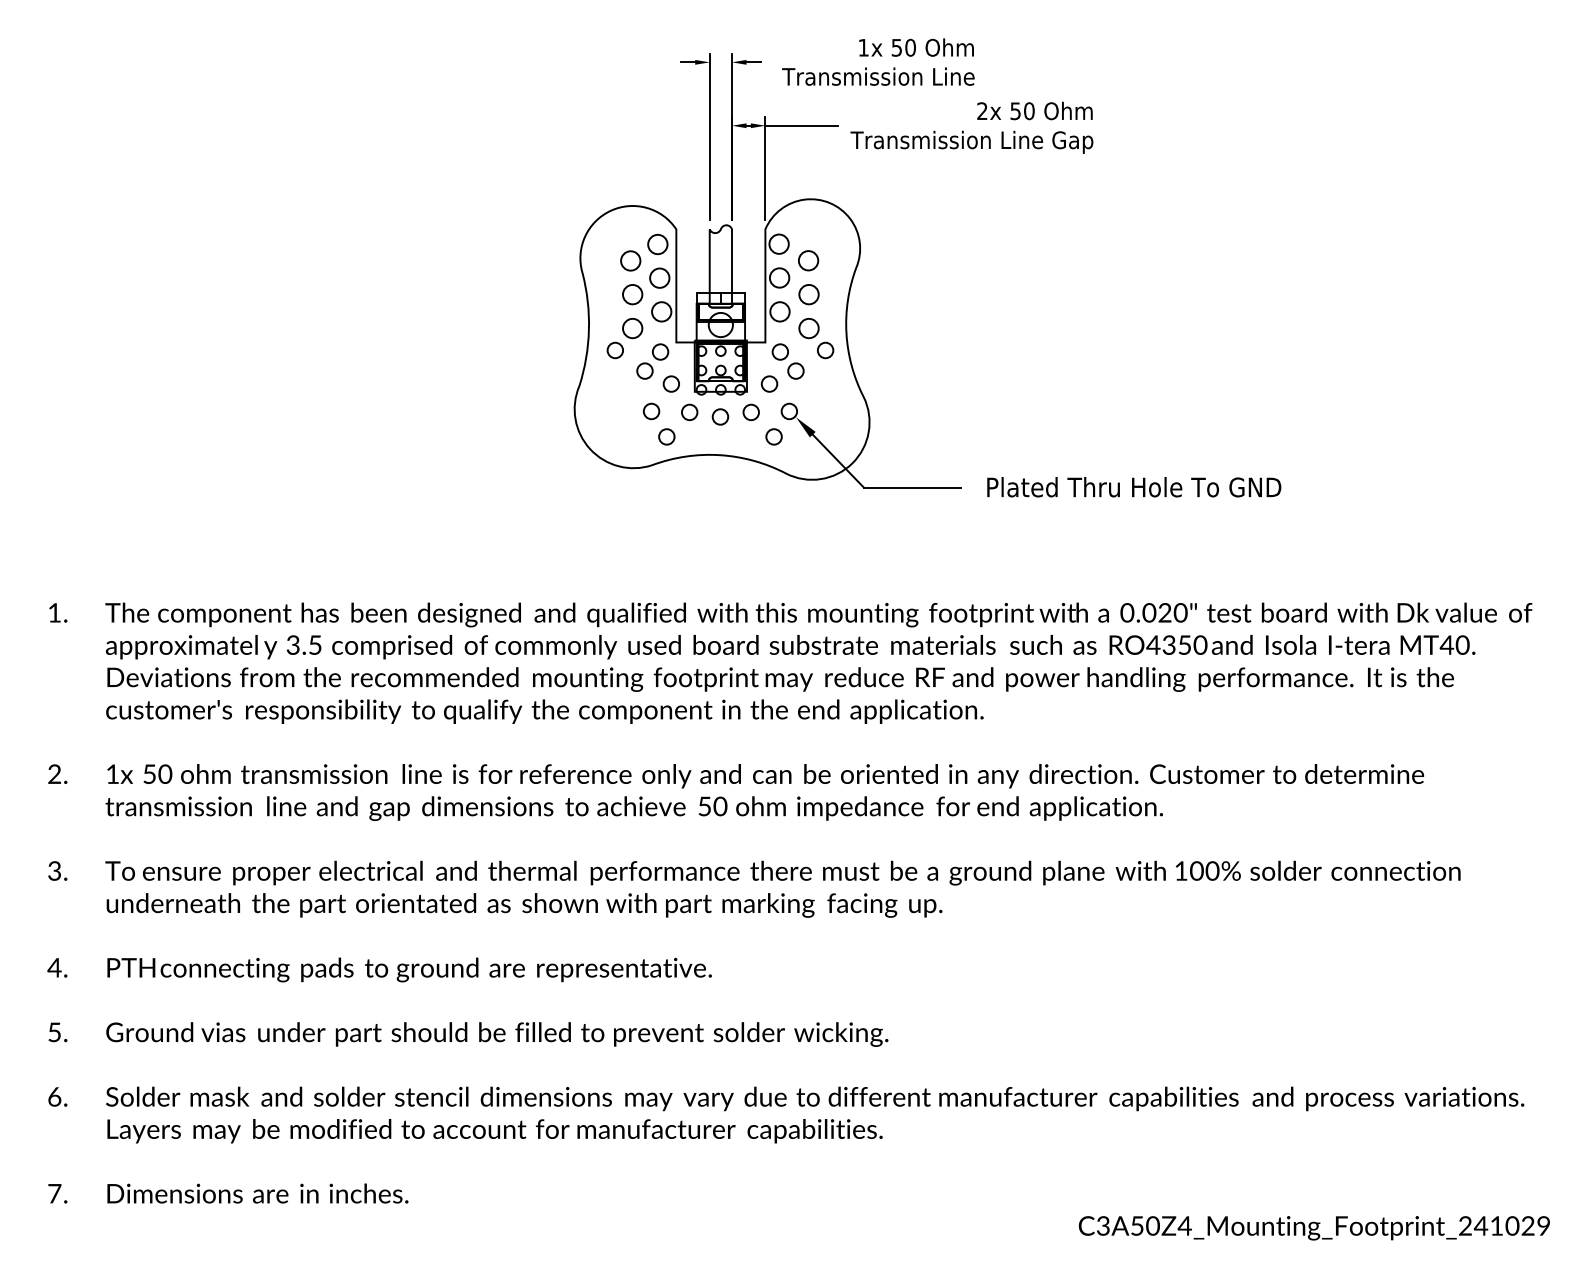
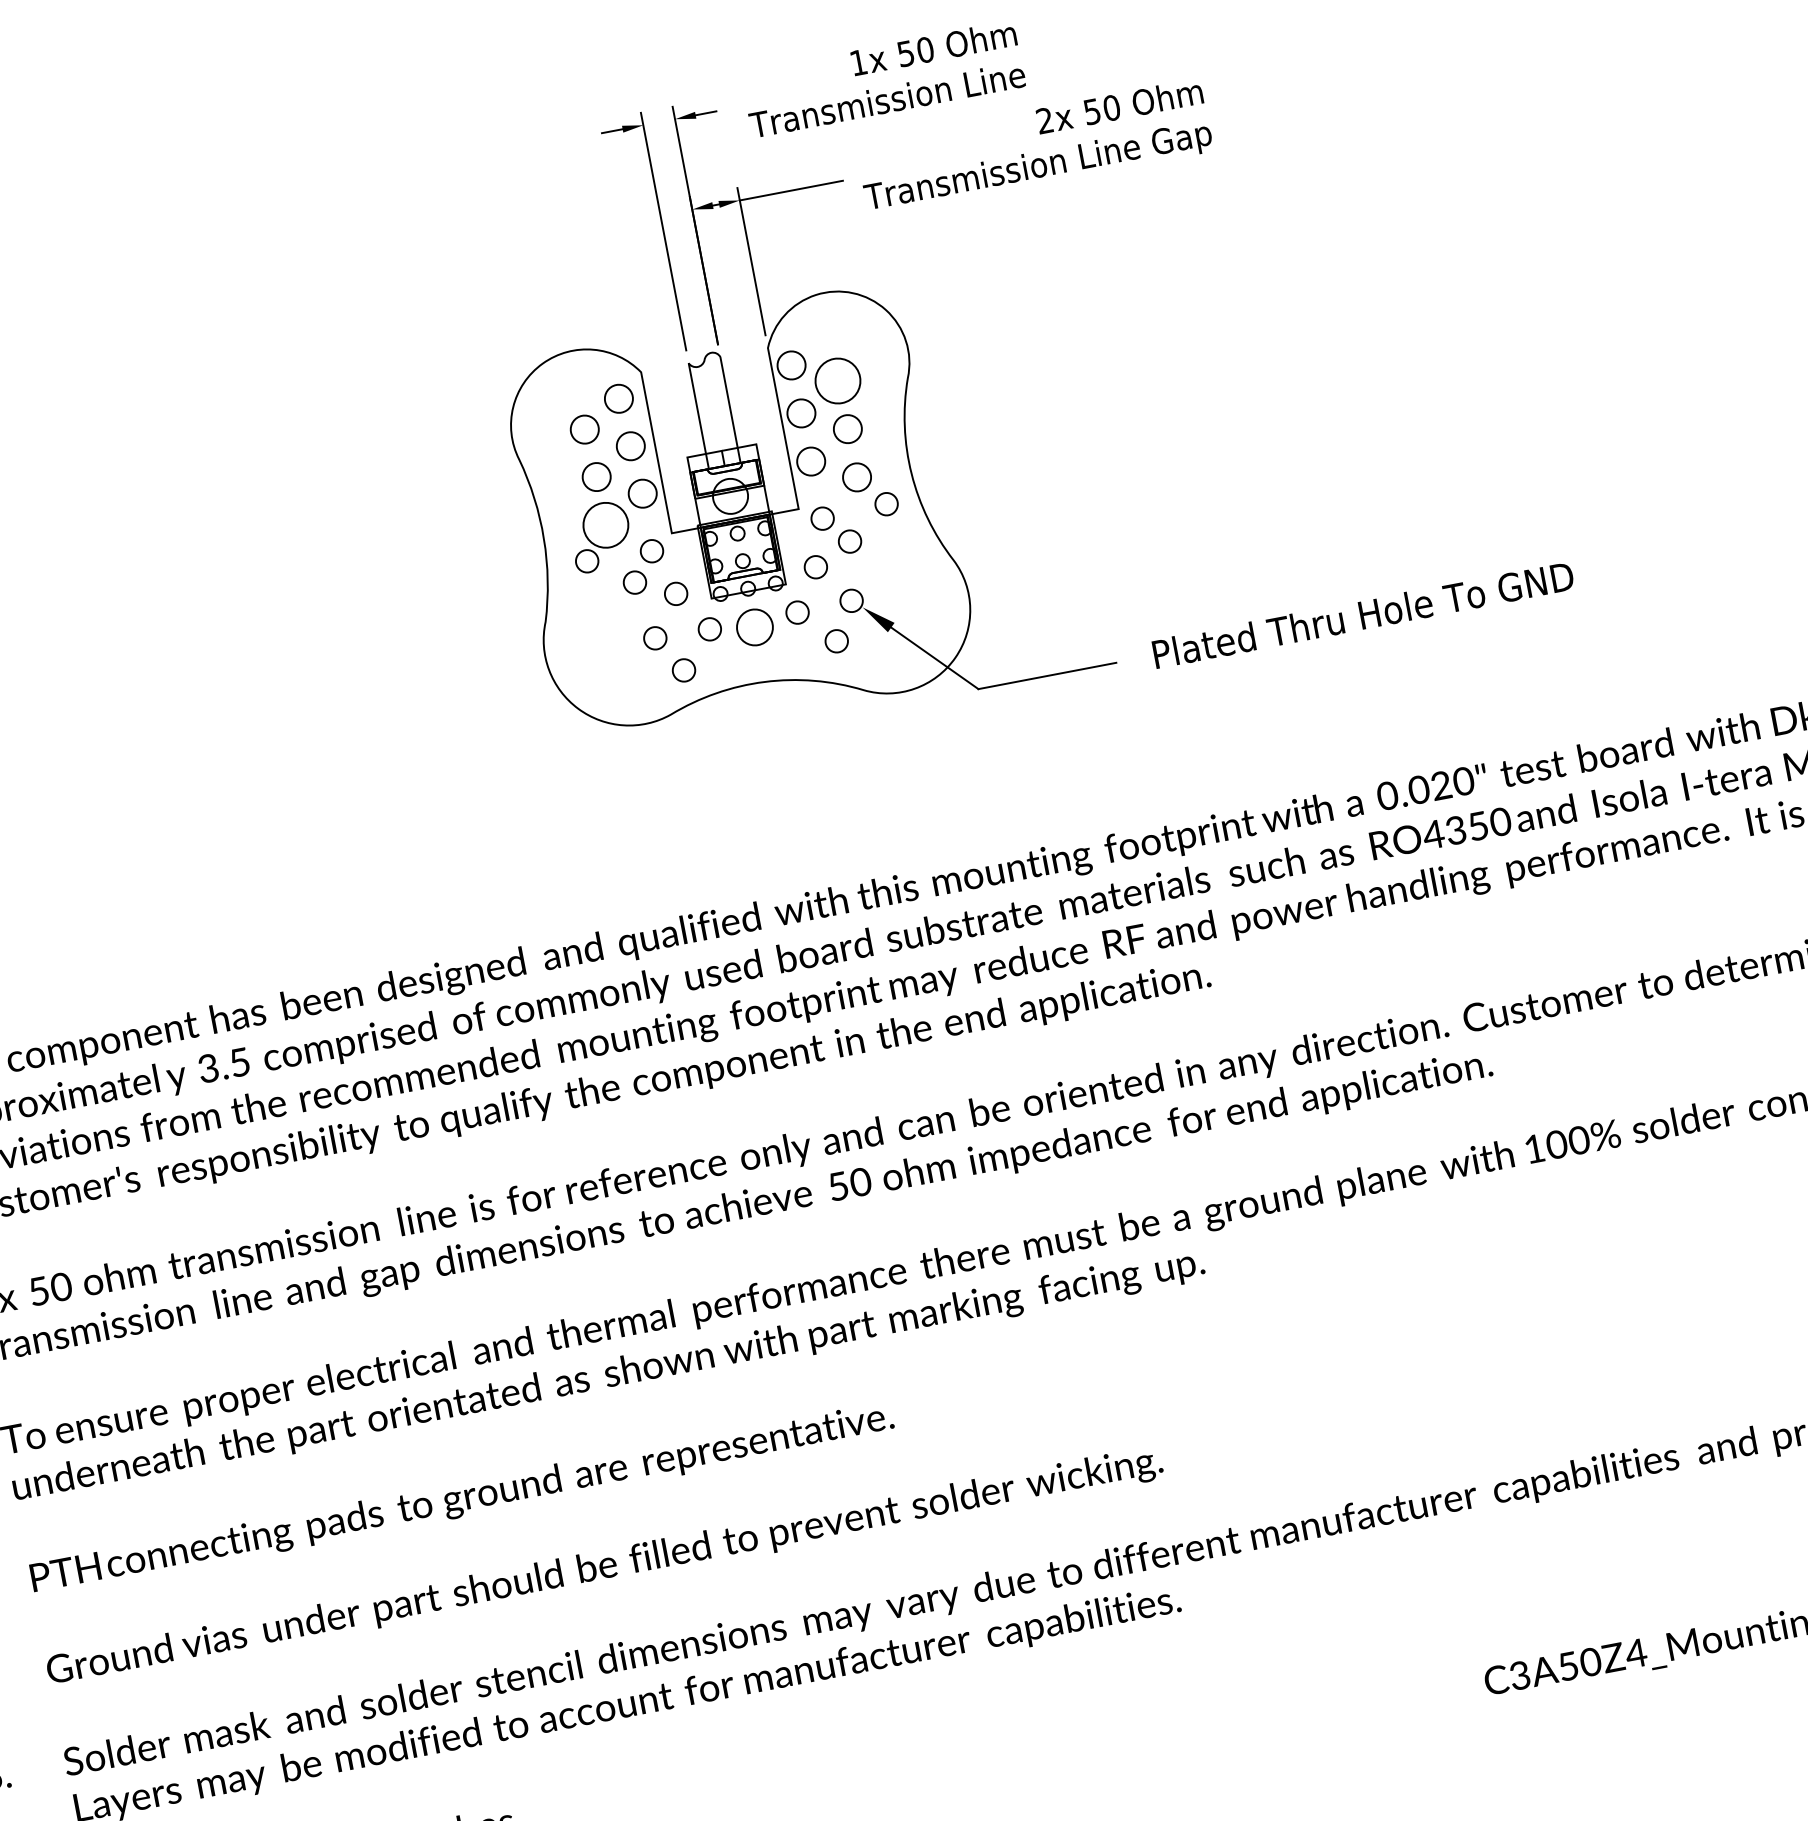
circle: (808, 260) -> (837, 380), size x1.6
circle: (632, 328) -> (605, 525), size x1.6
circle: (720, 416) -> (754, 626), size x1.6

